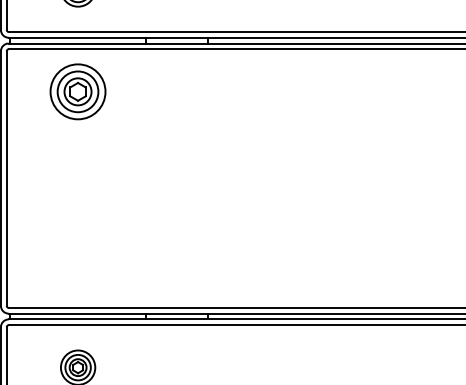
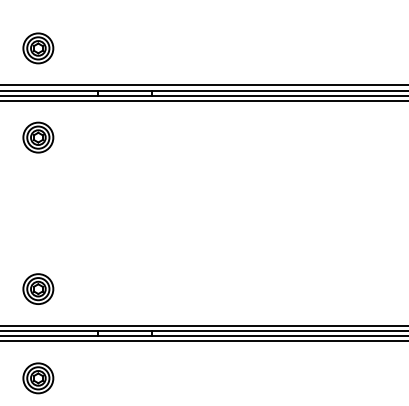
part: (78, 91) -> (38, 137), size x0.62
part: (78, 264) -> (38, 288), added

